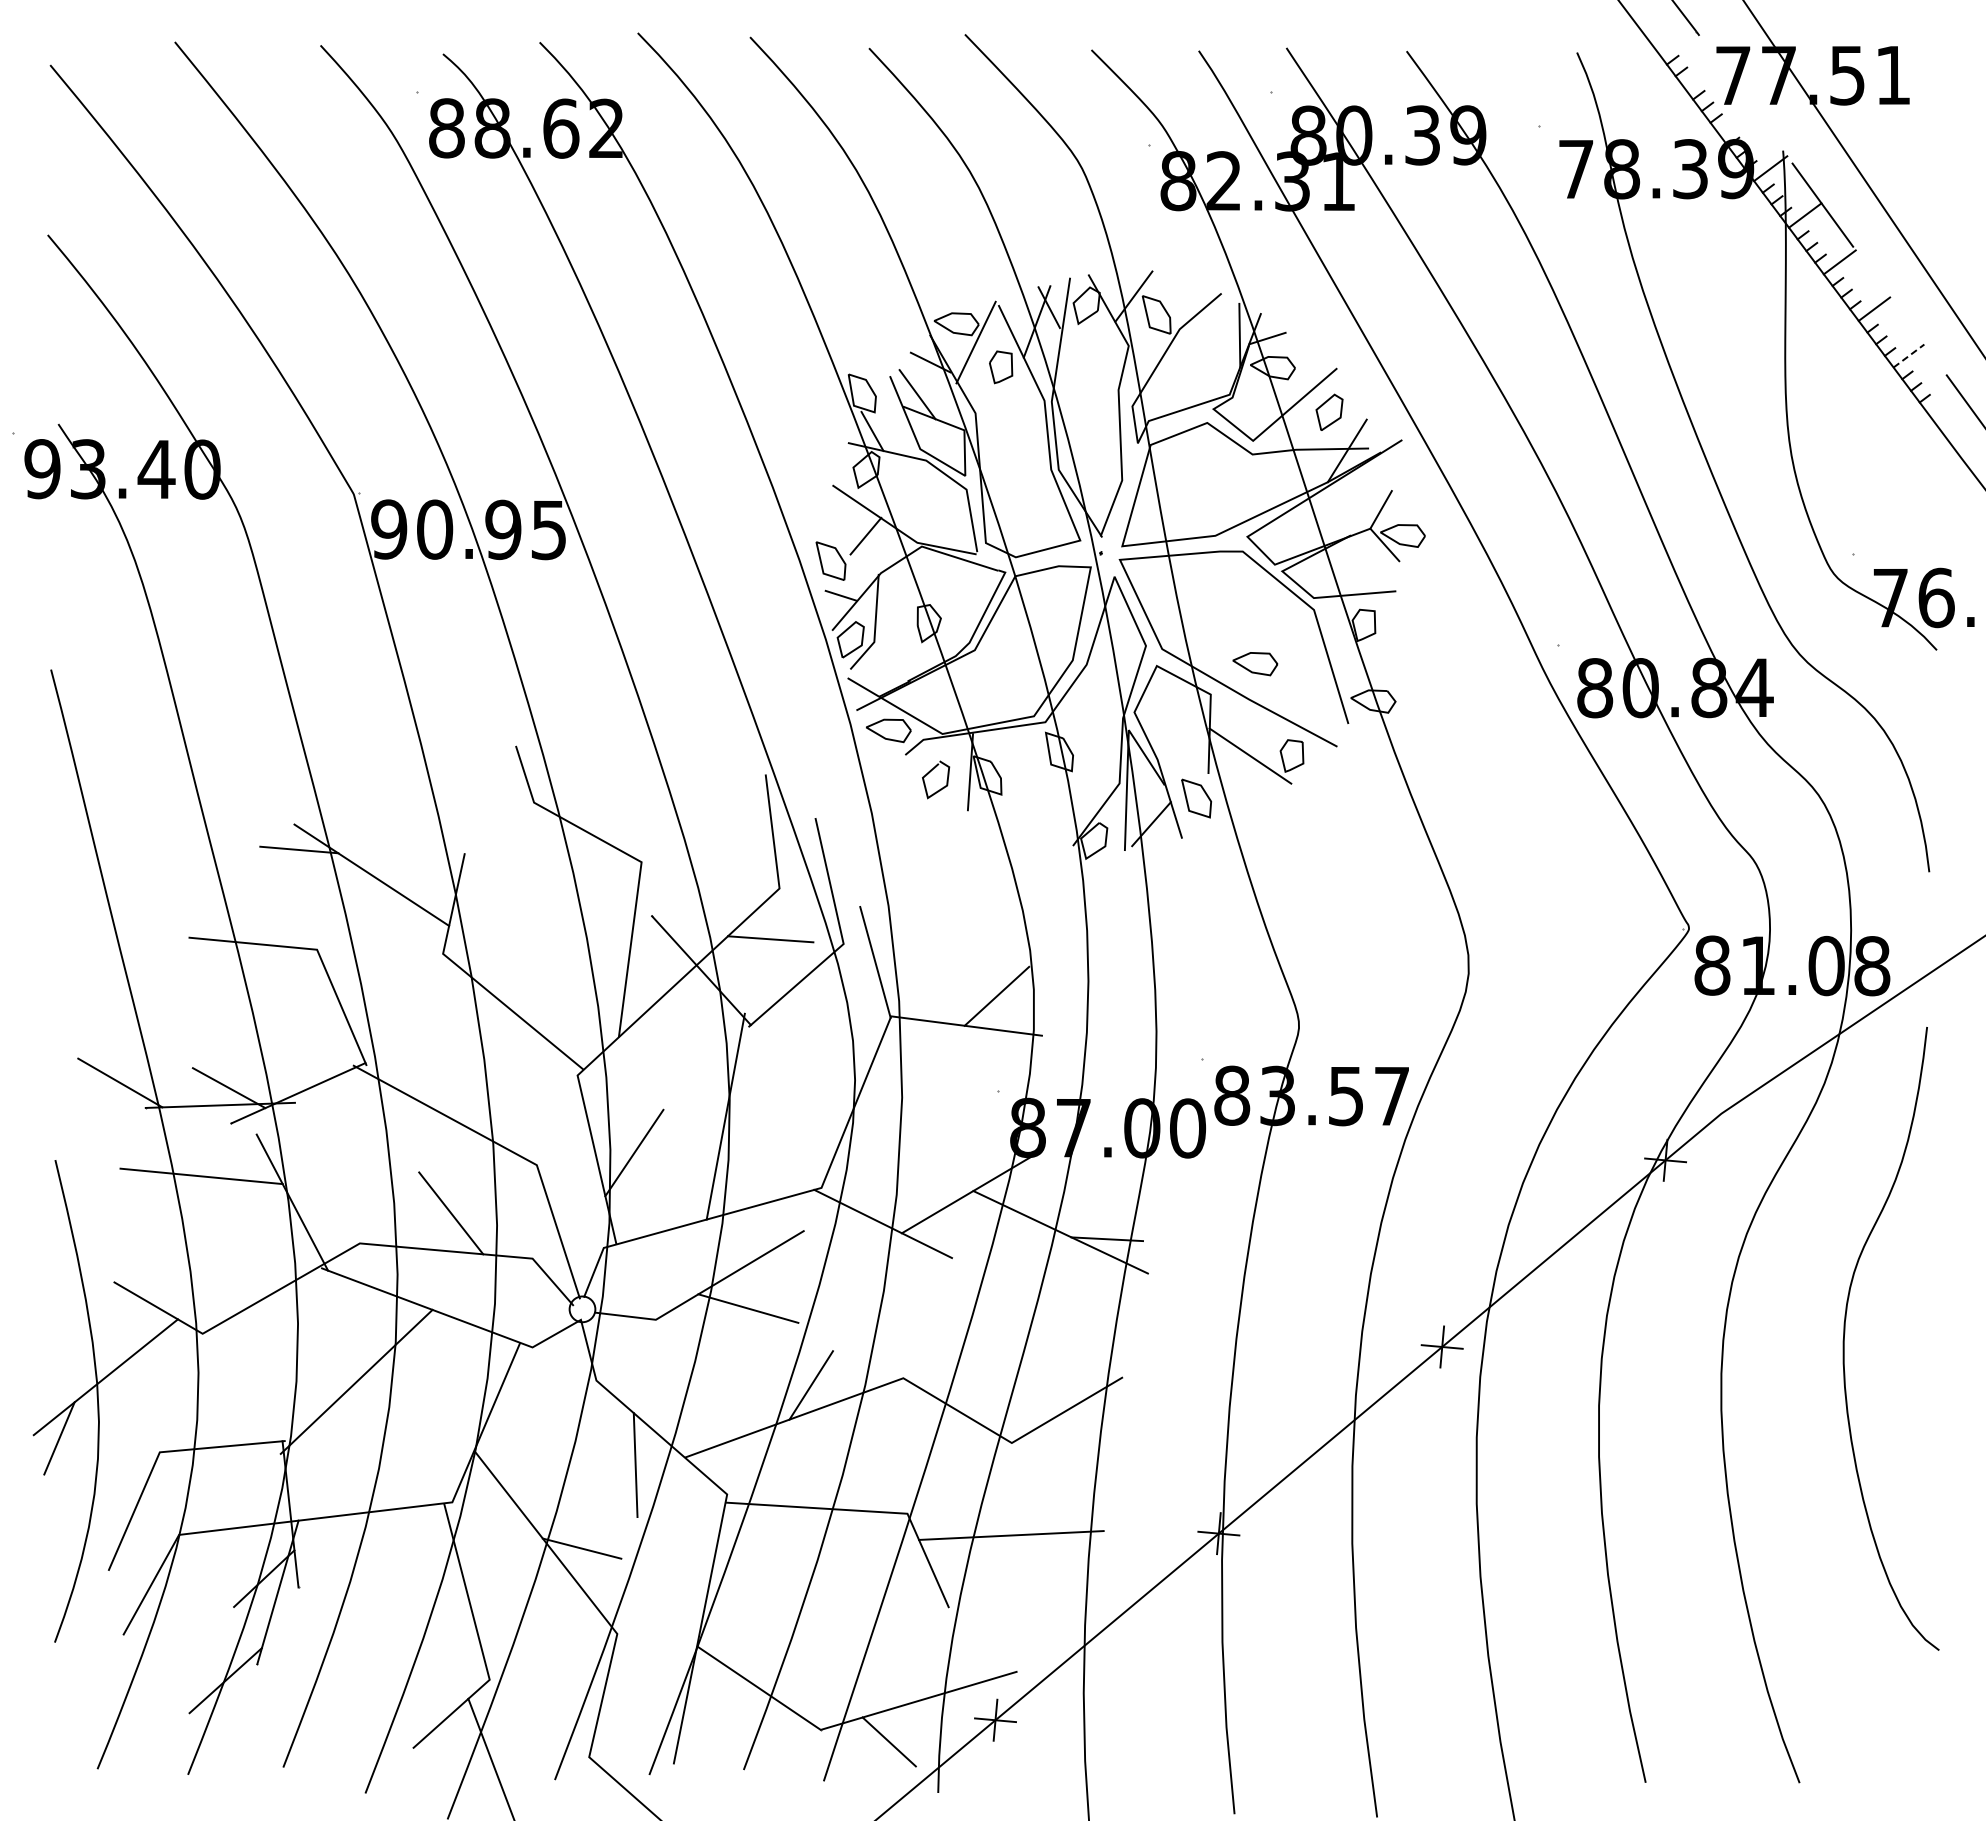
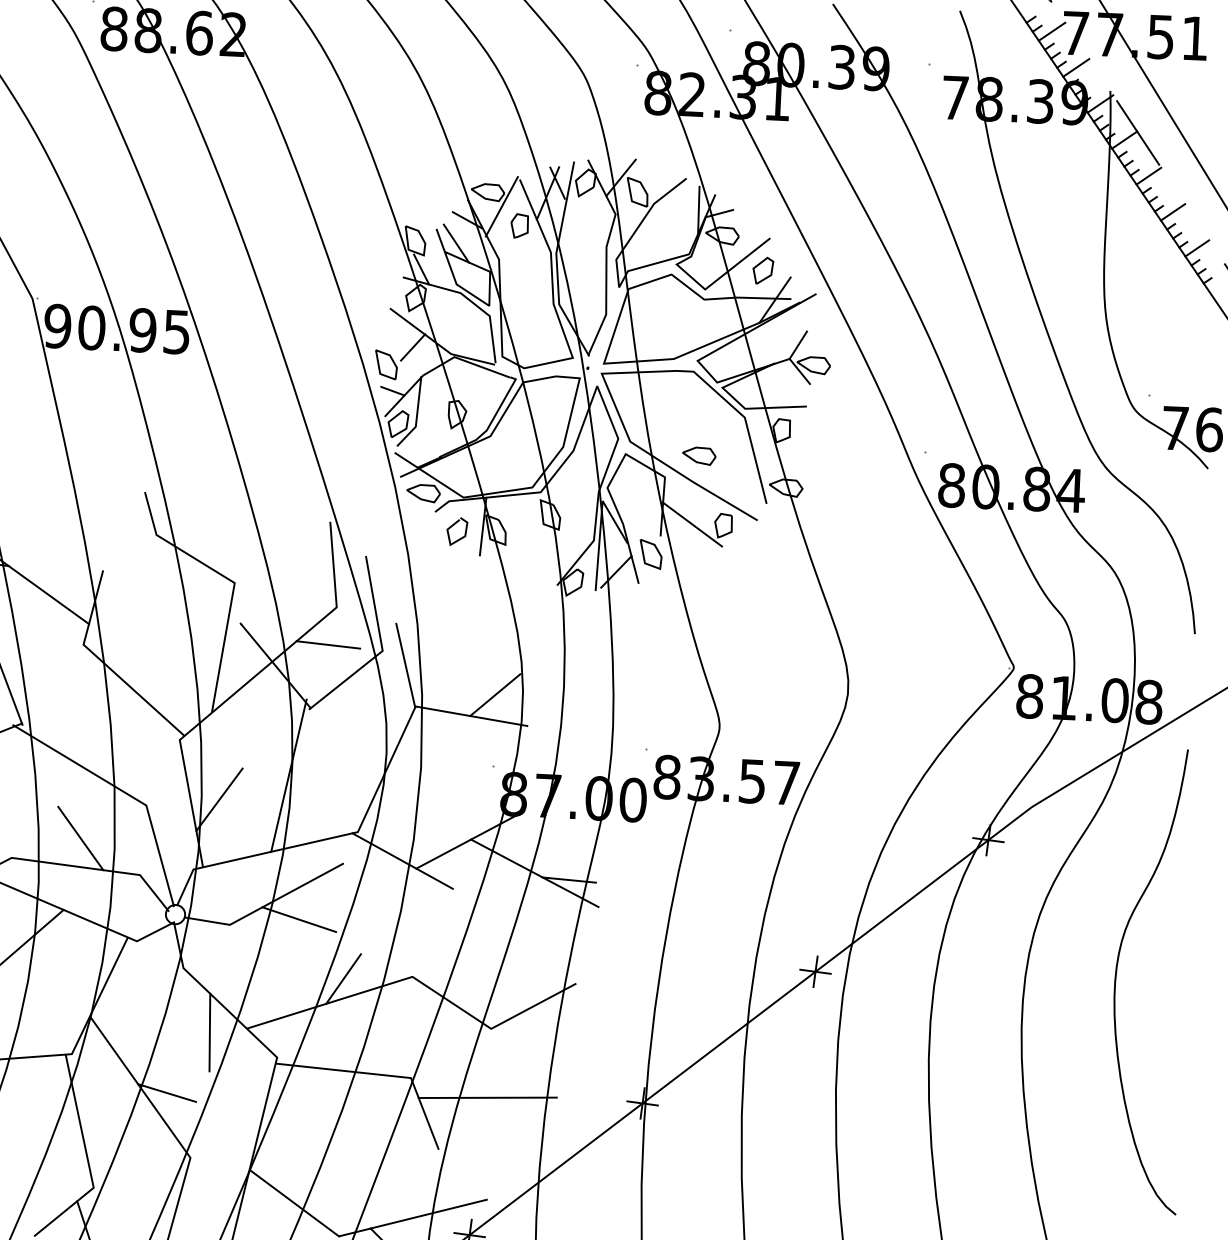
line: (1701, 74) -> (1052, 31), added
line: (1735, 121) -> (1075, 67), added
line: (1909, 355) -> (1197, 248), dashed -> solid

